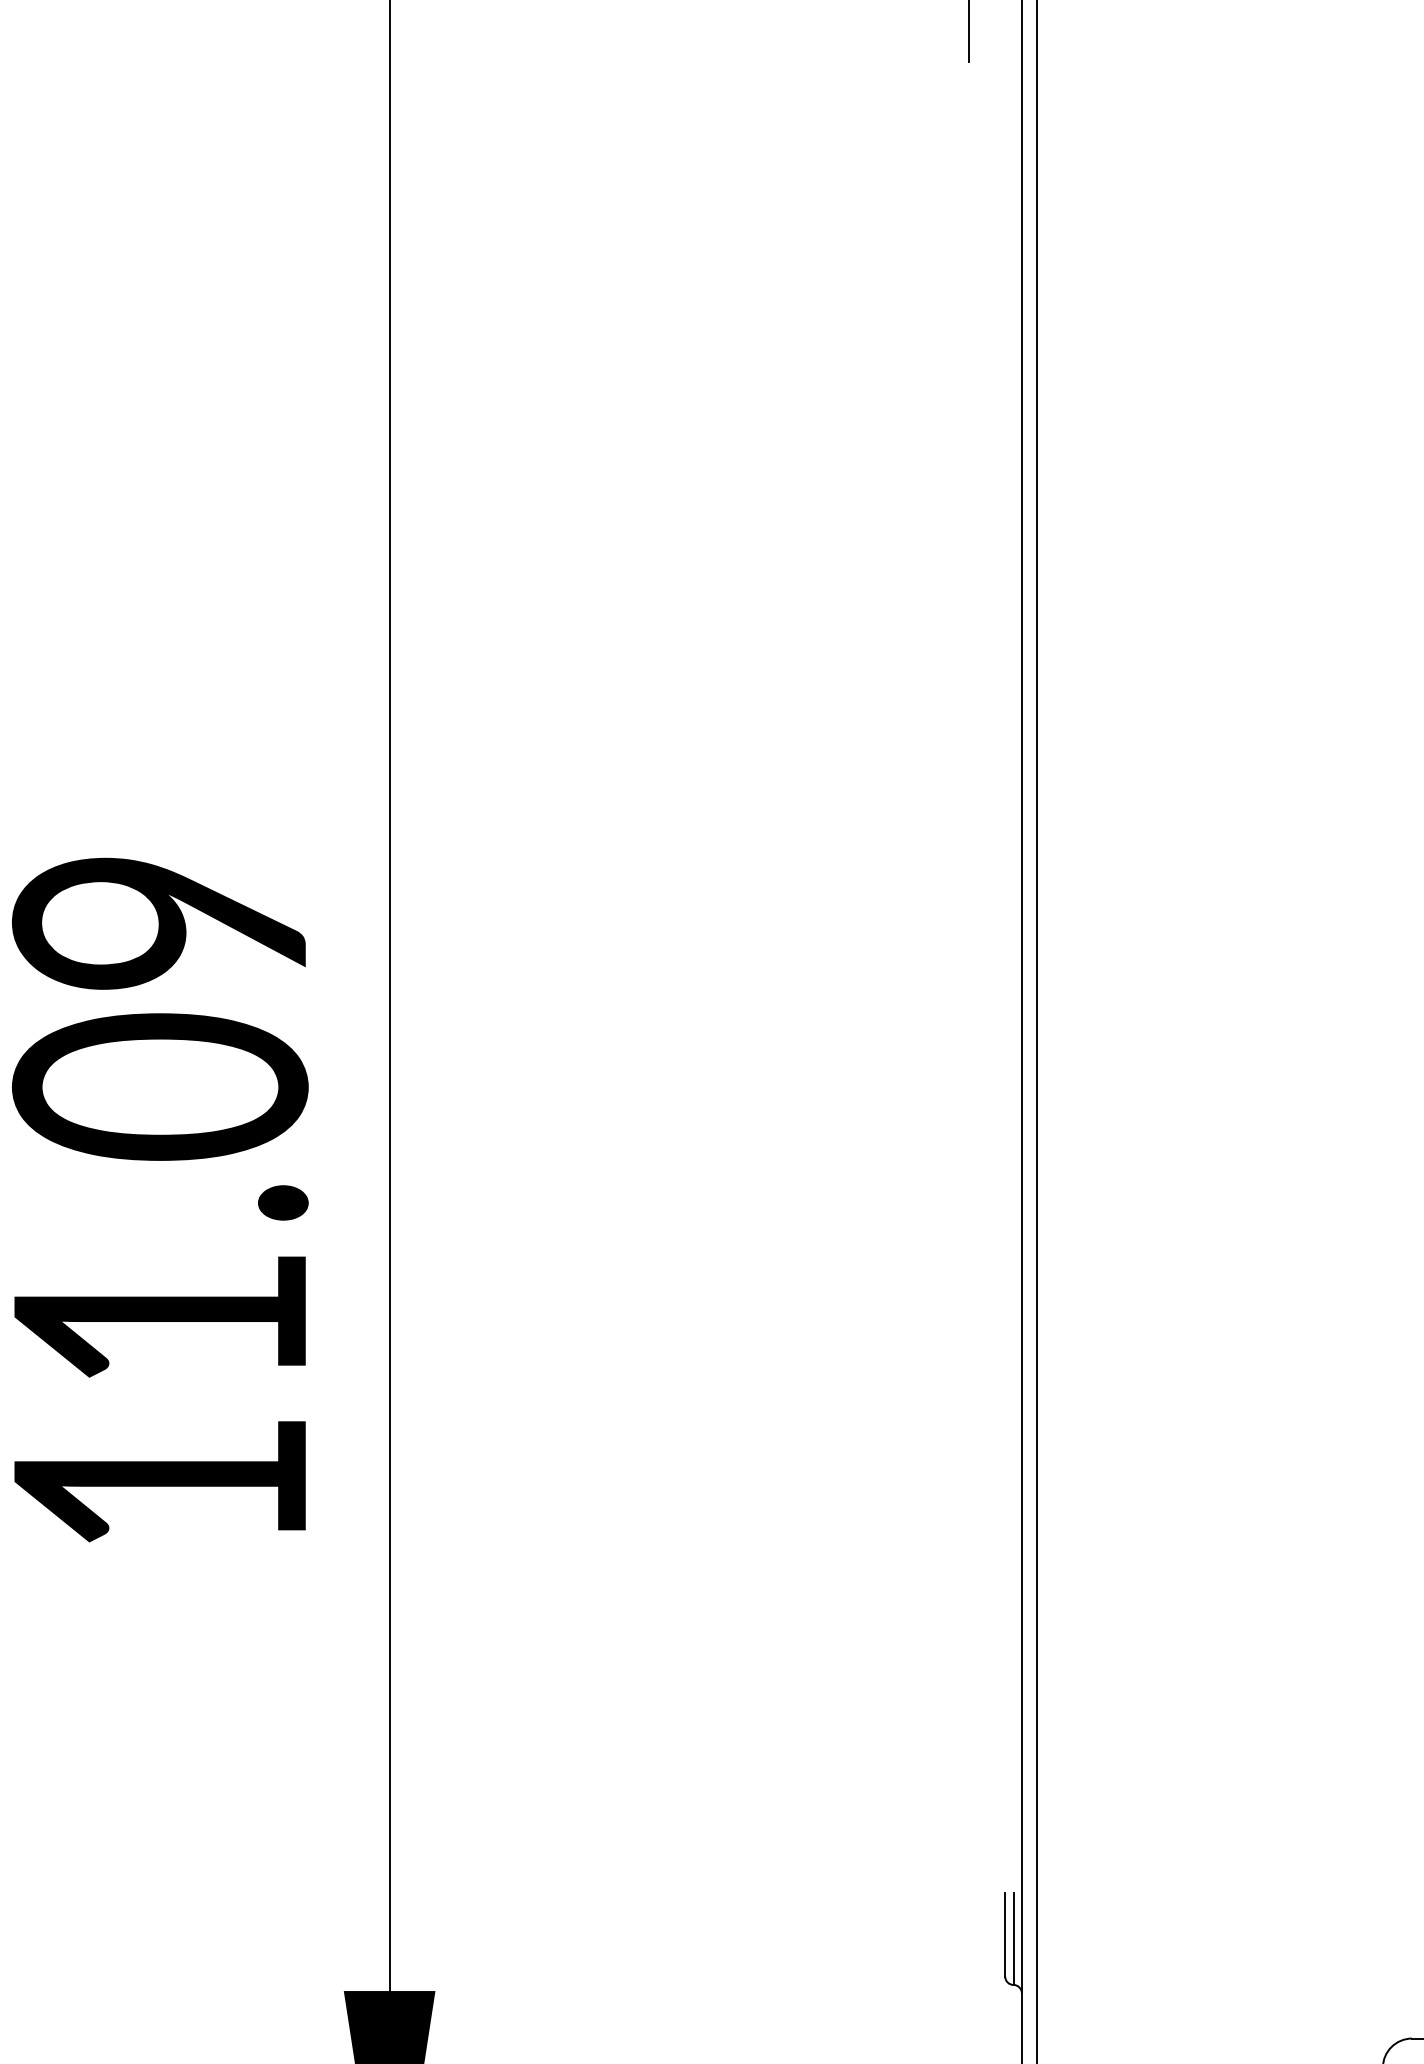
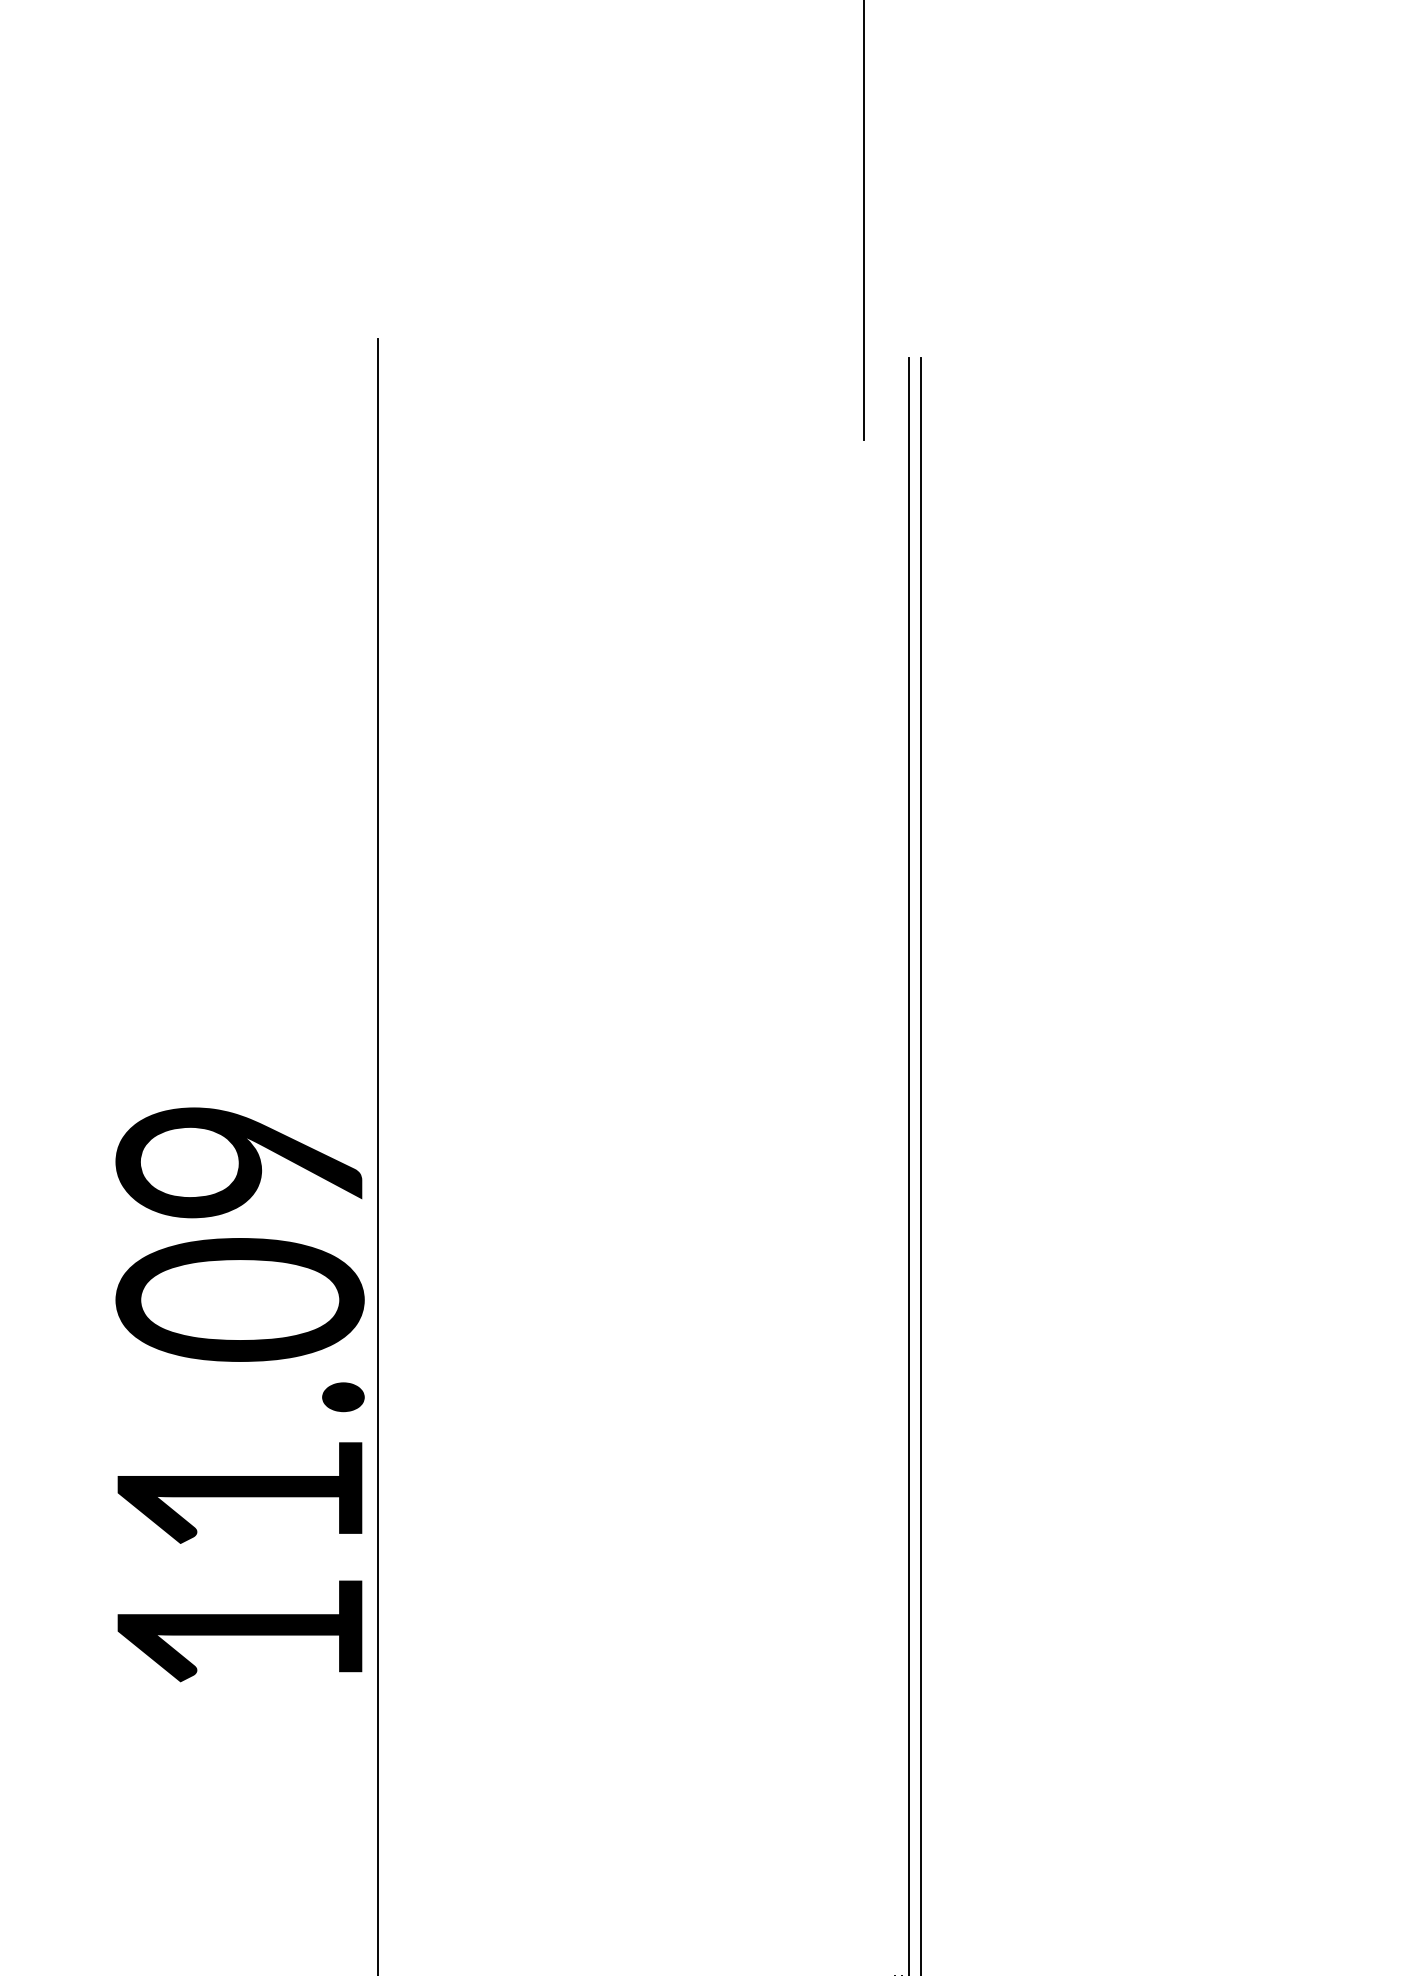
text: (159, 1199) -> (239, 1394), moved

